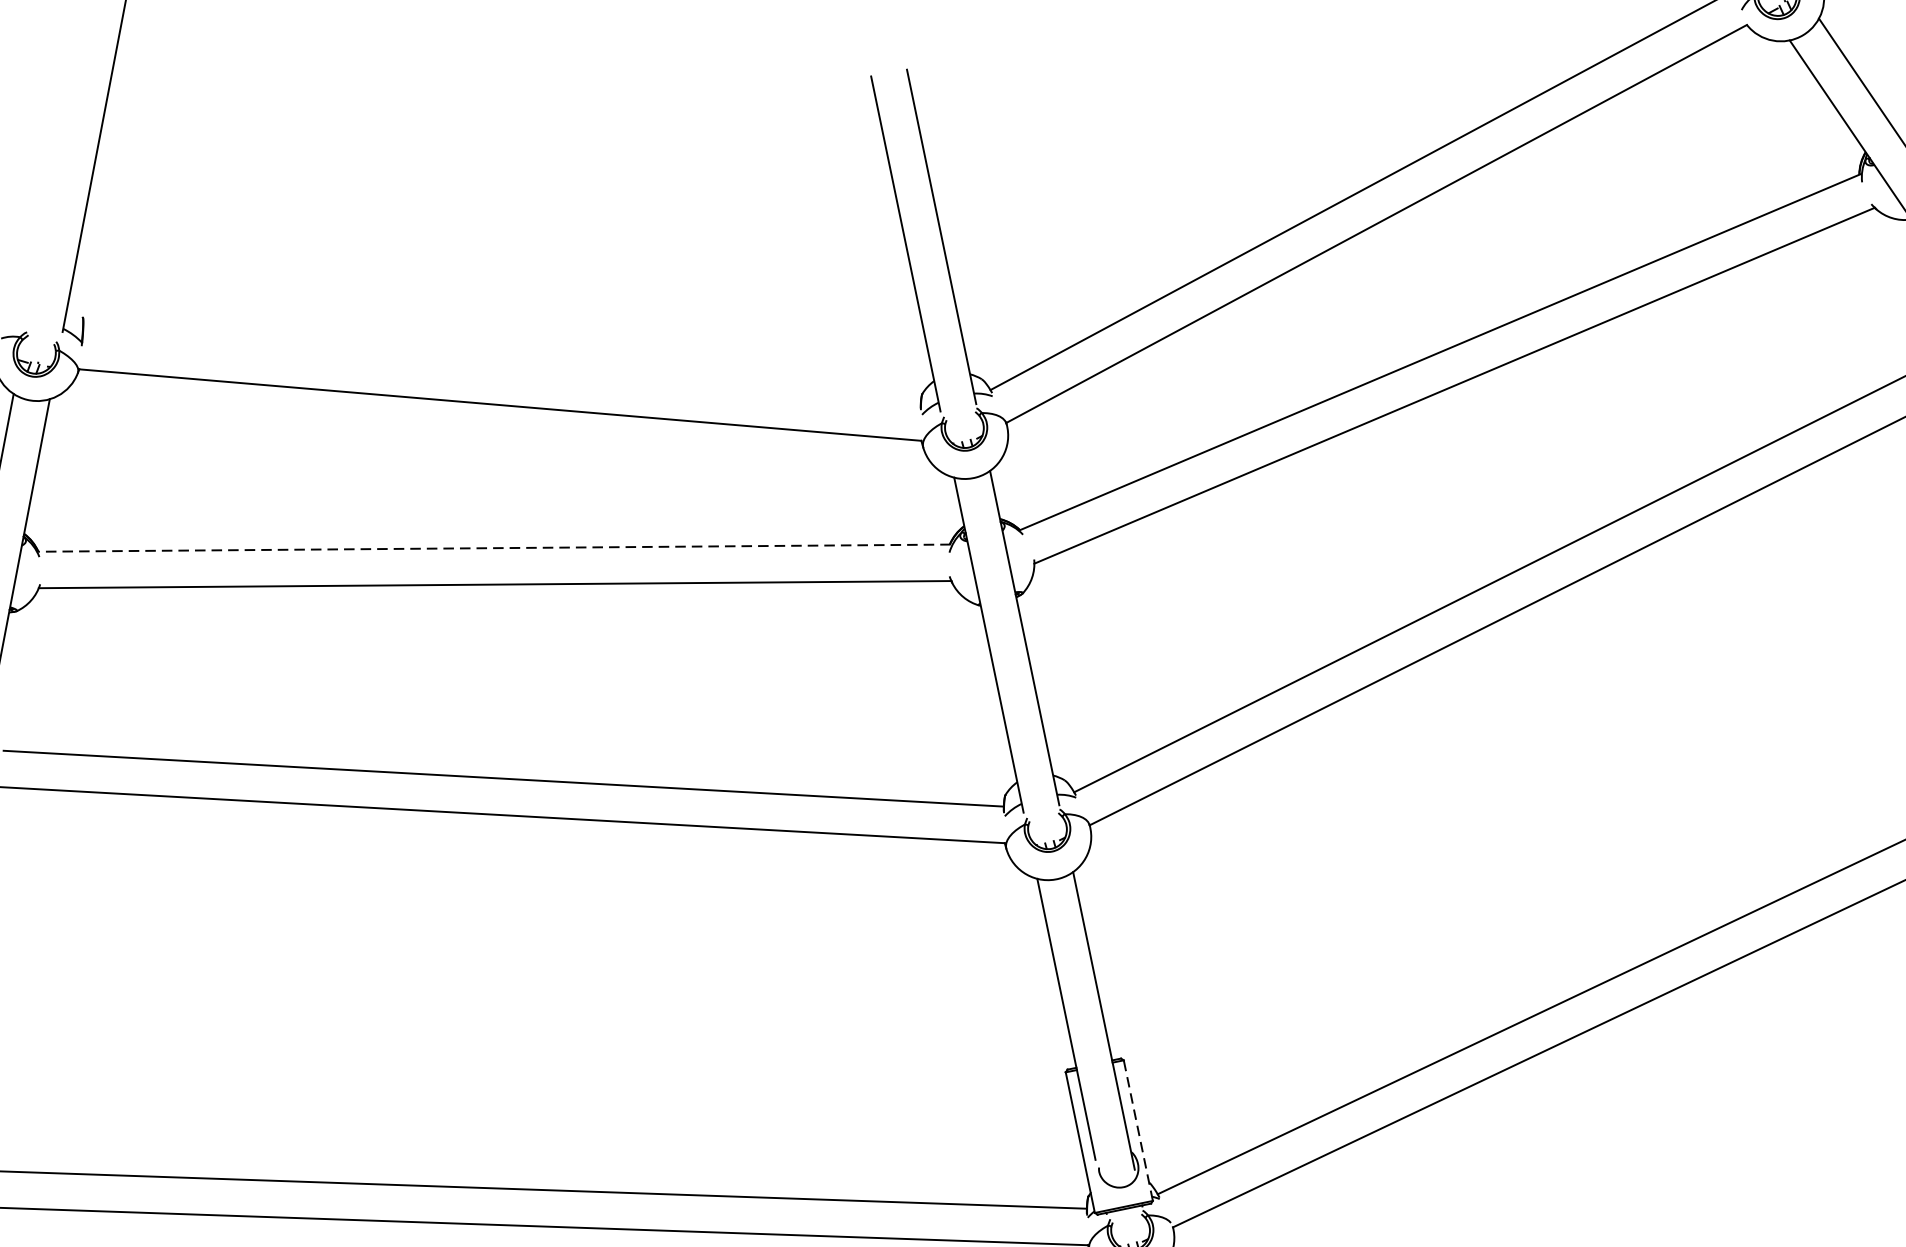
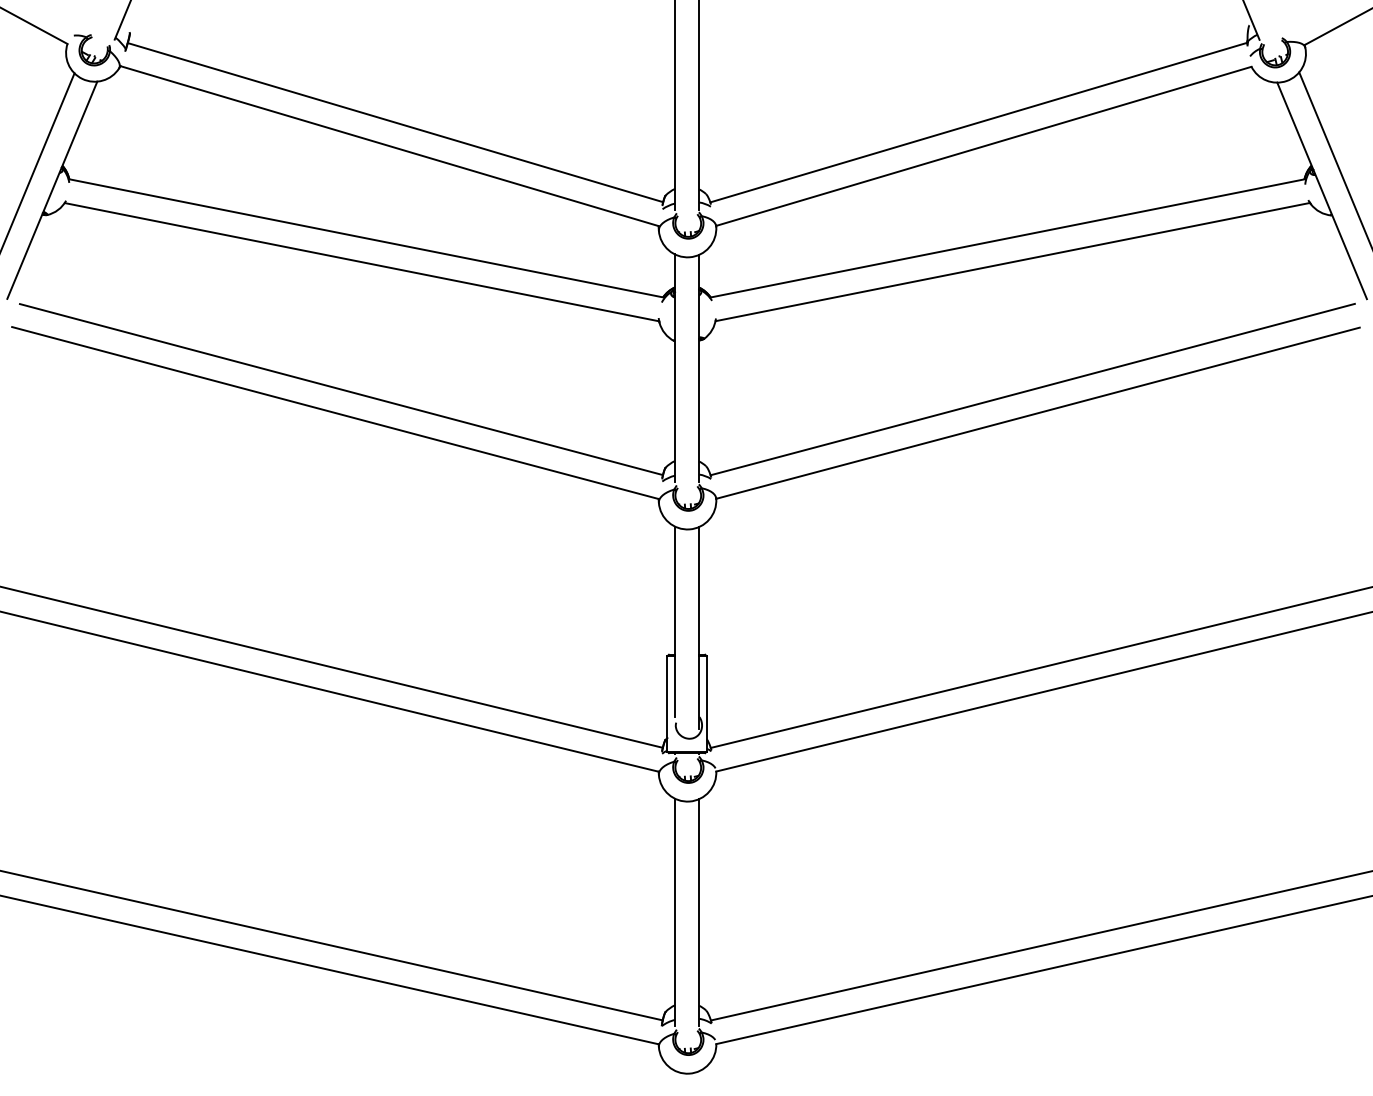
line: (501, 368) -> (395, 122), added
line: (493, 548) -> (365, 238), dashed -> solid
line: (1137, 1130) -> (706, 703), dashed -> solid

